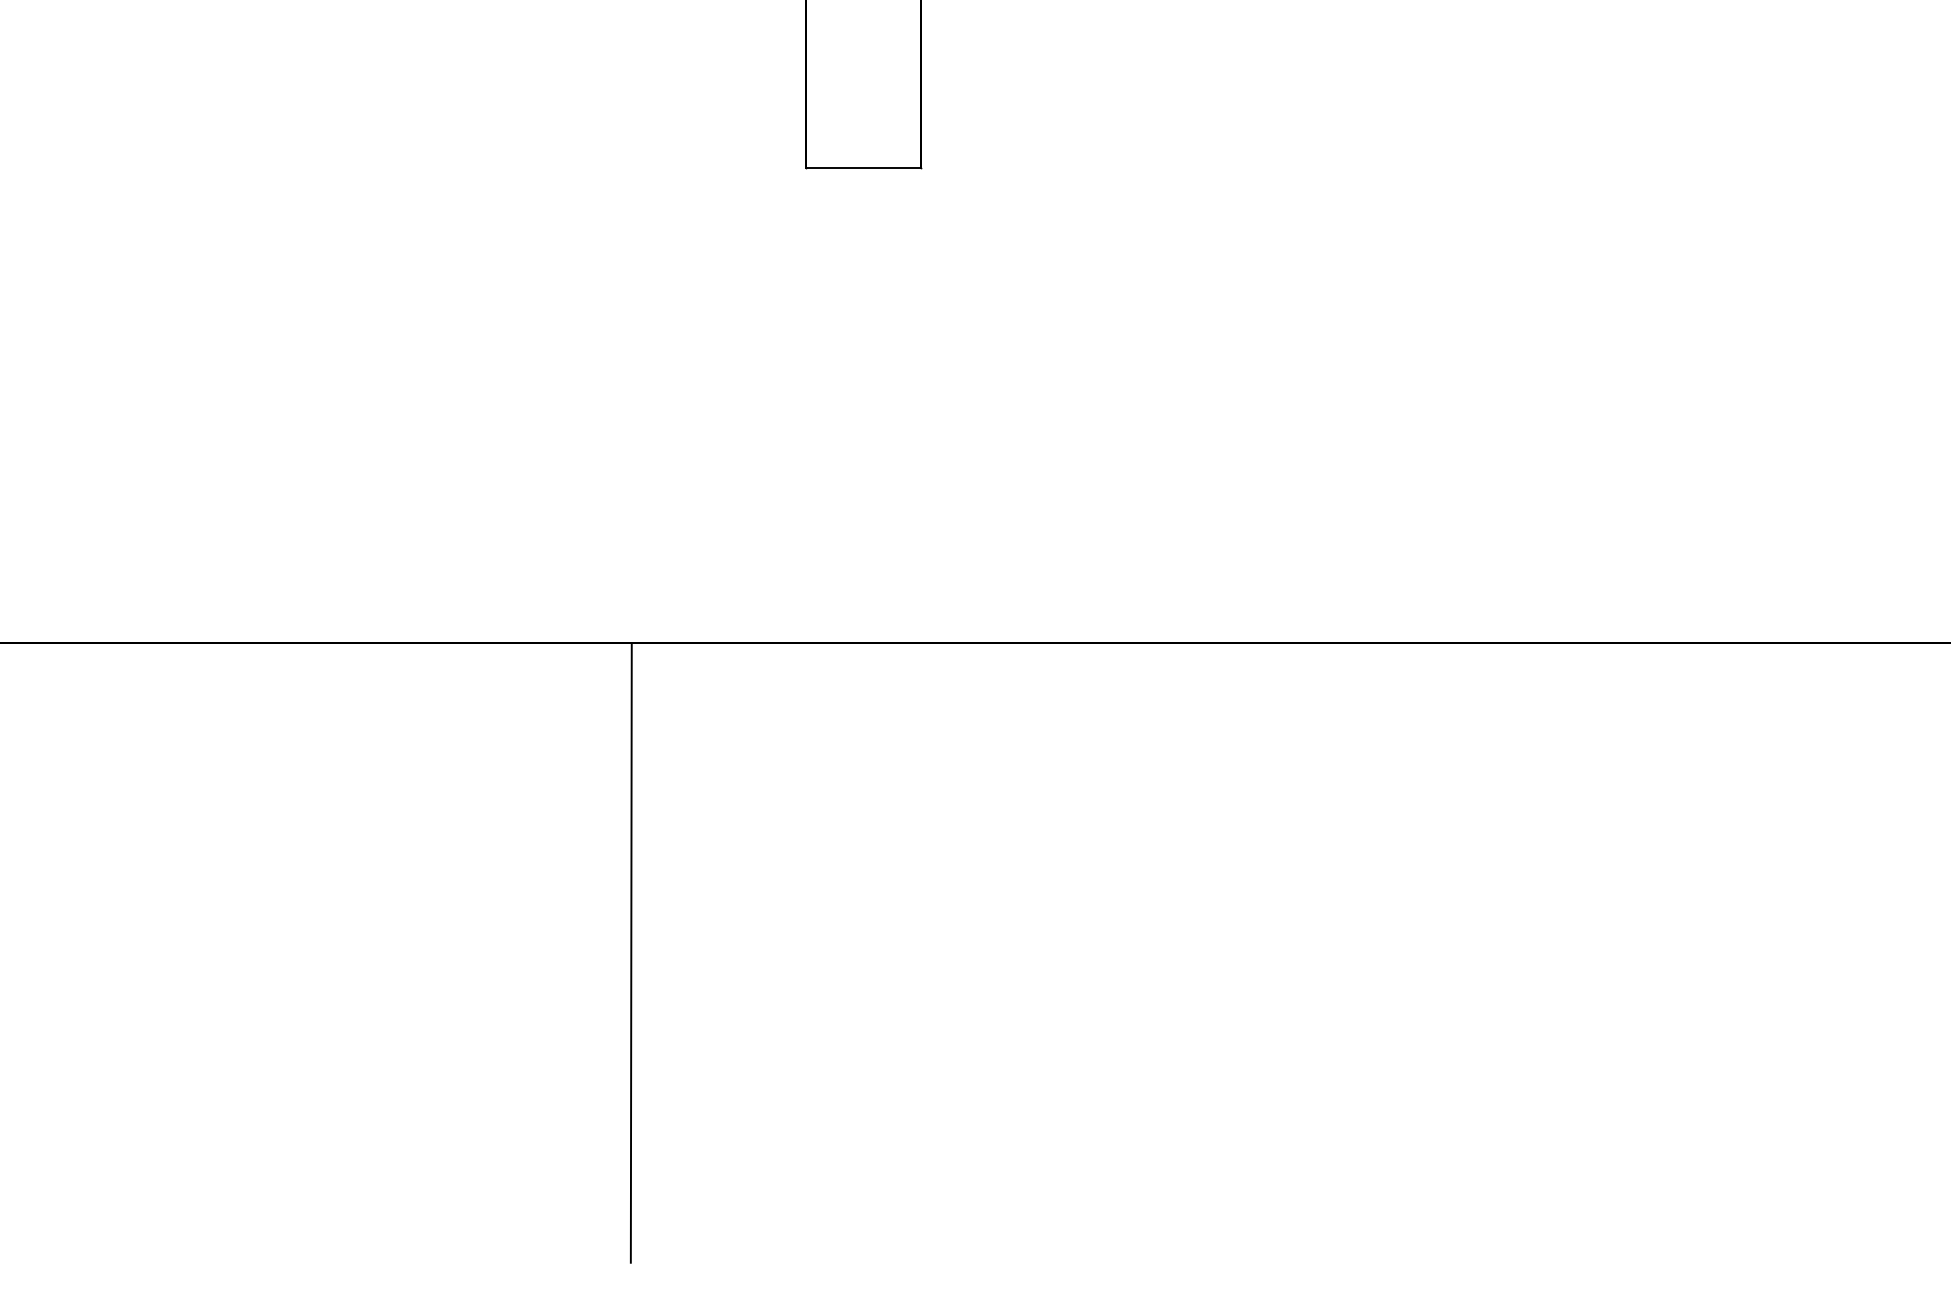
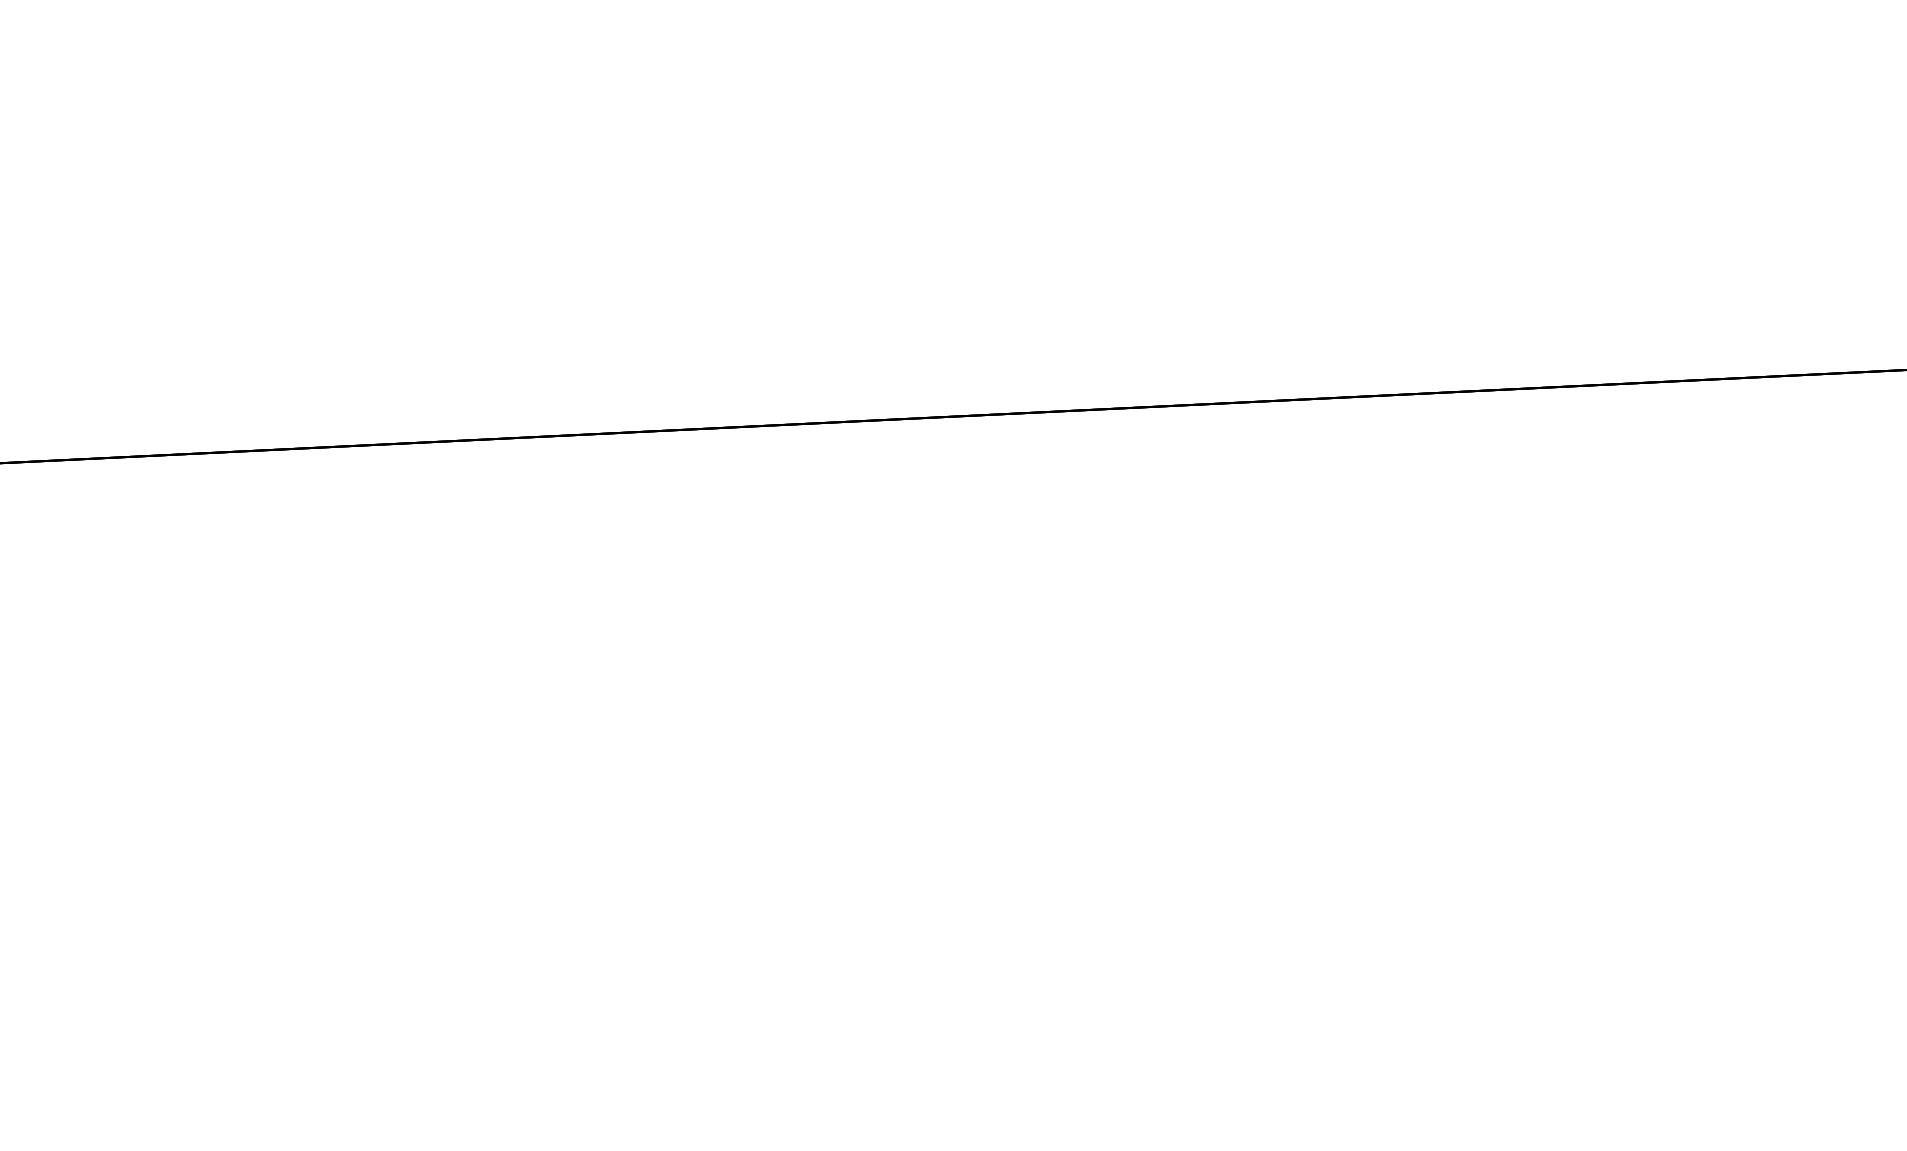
line: (630, 952) -> (601, 743), removed

